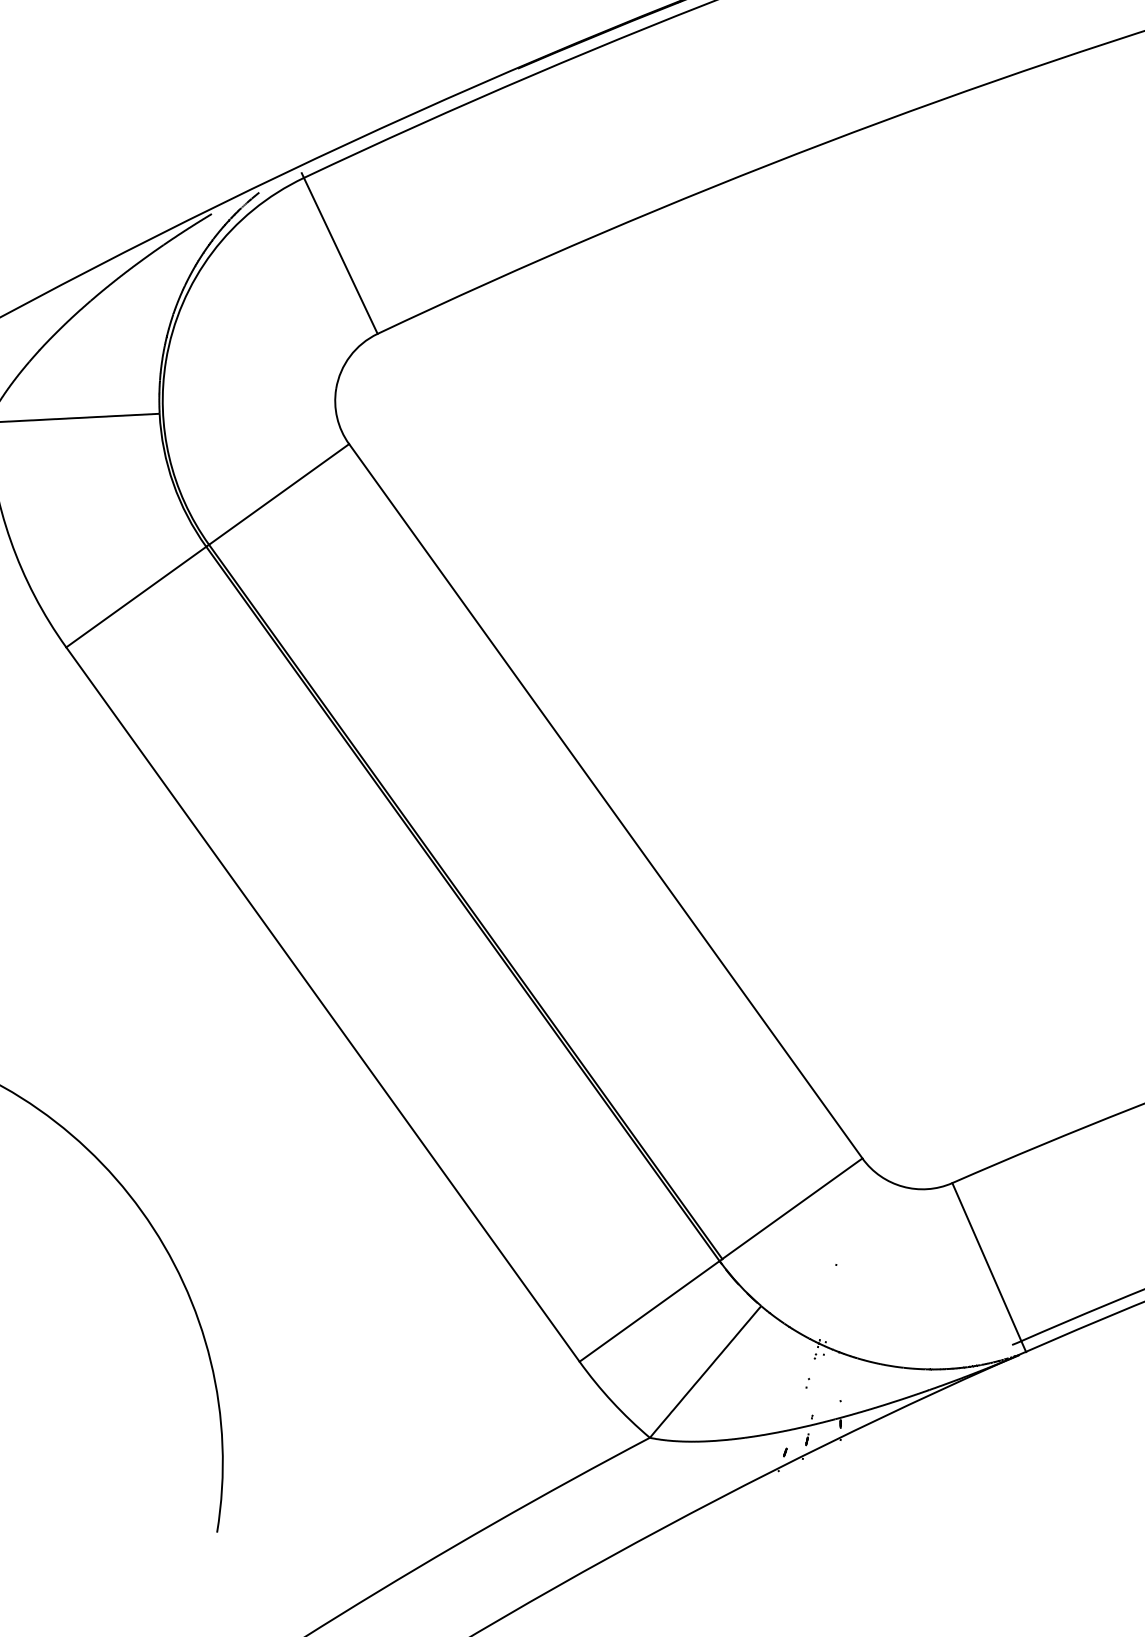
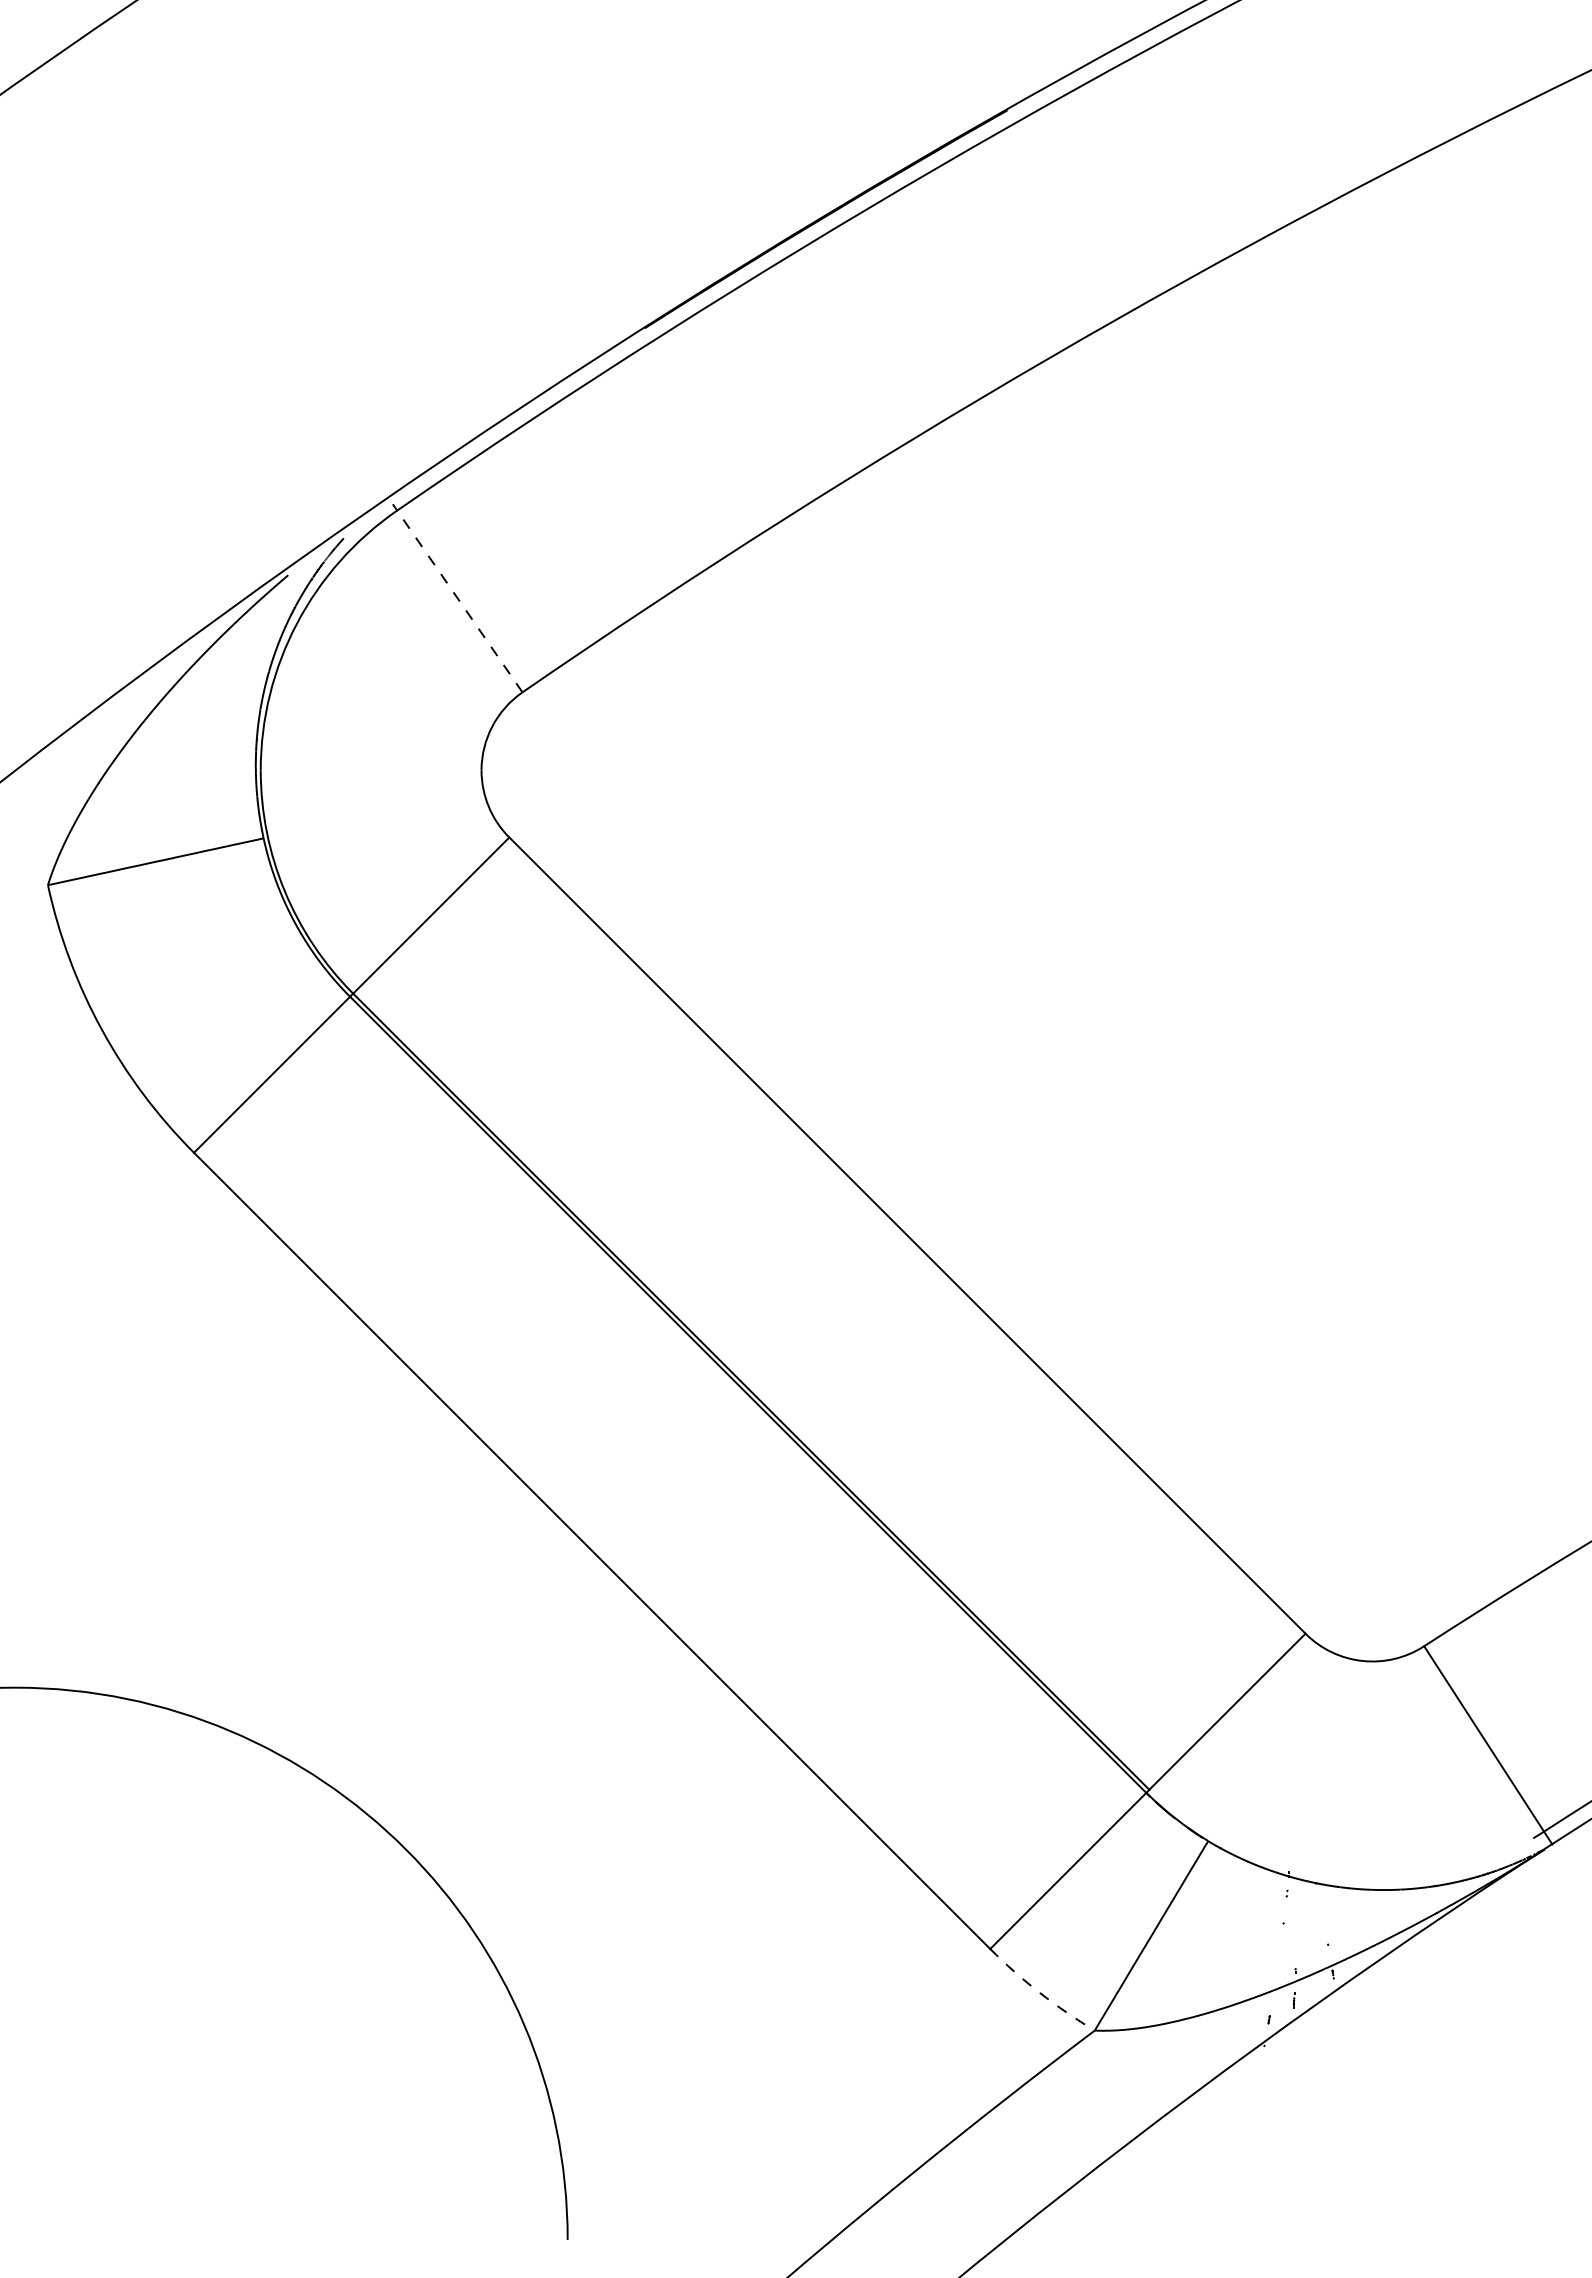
line: (340, 255) -> (459, 601), solid -> dashed
arc: (612, 1401) -> (1040, 1992), solid -> dashed

